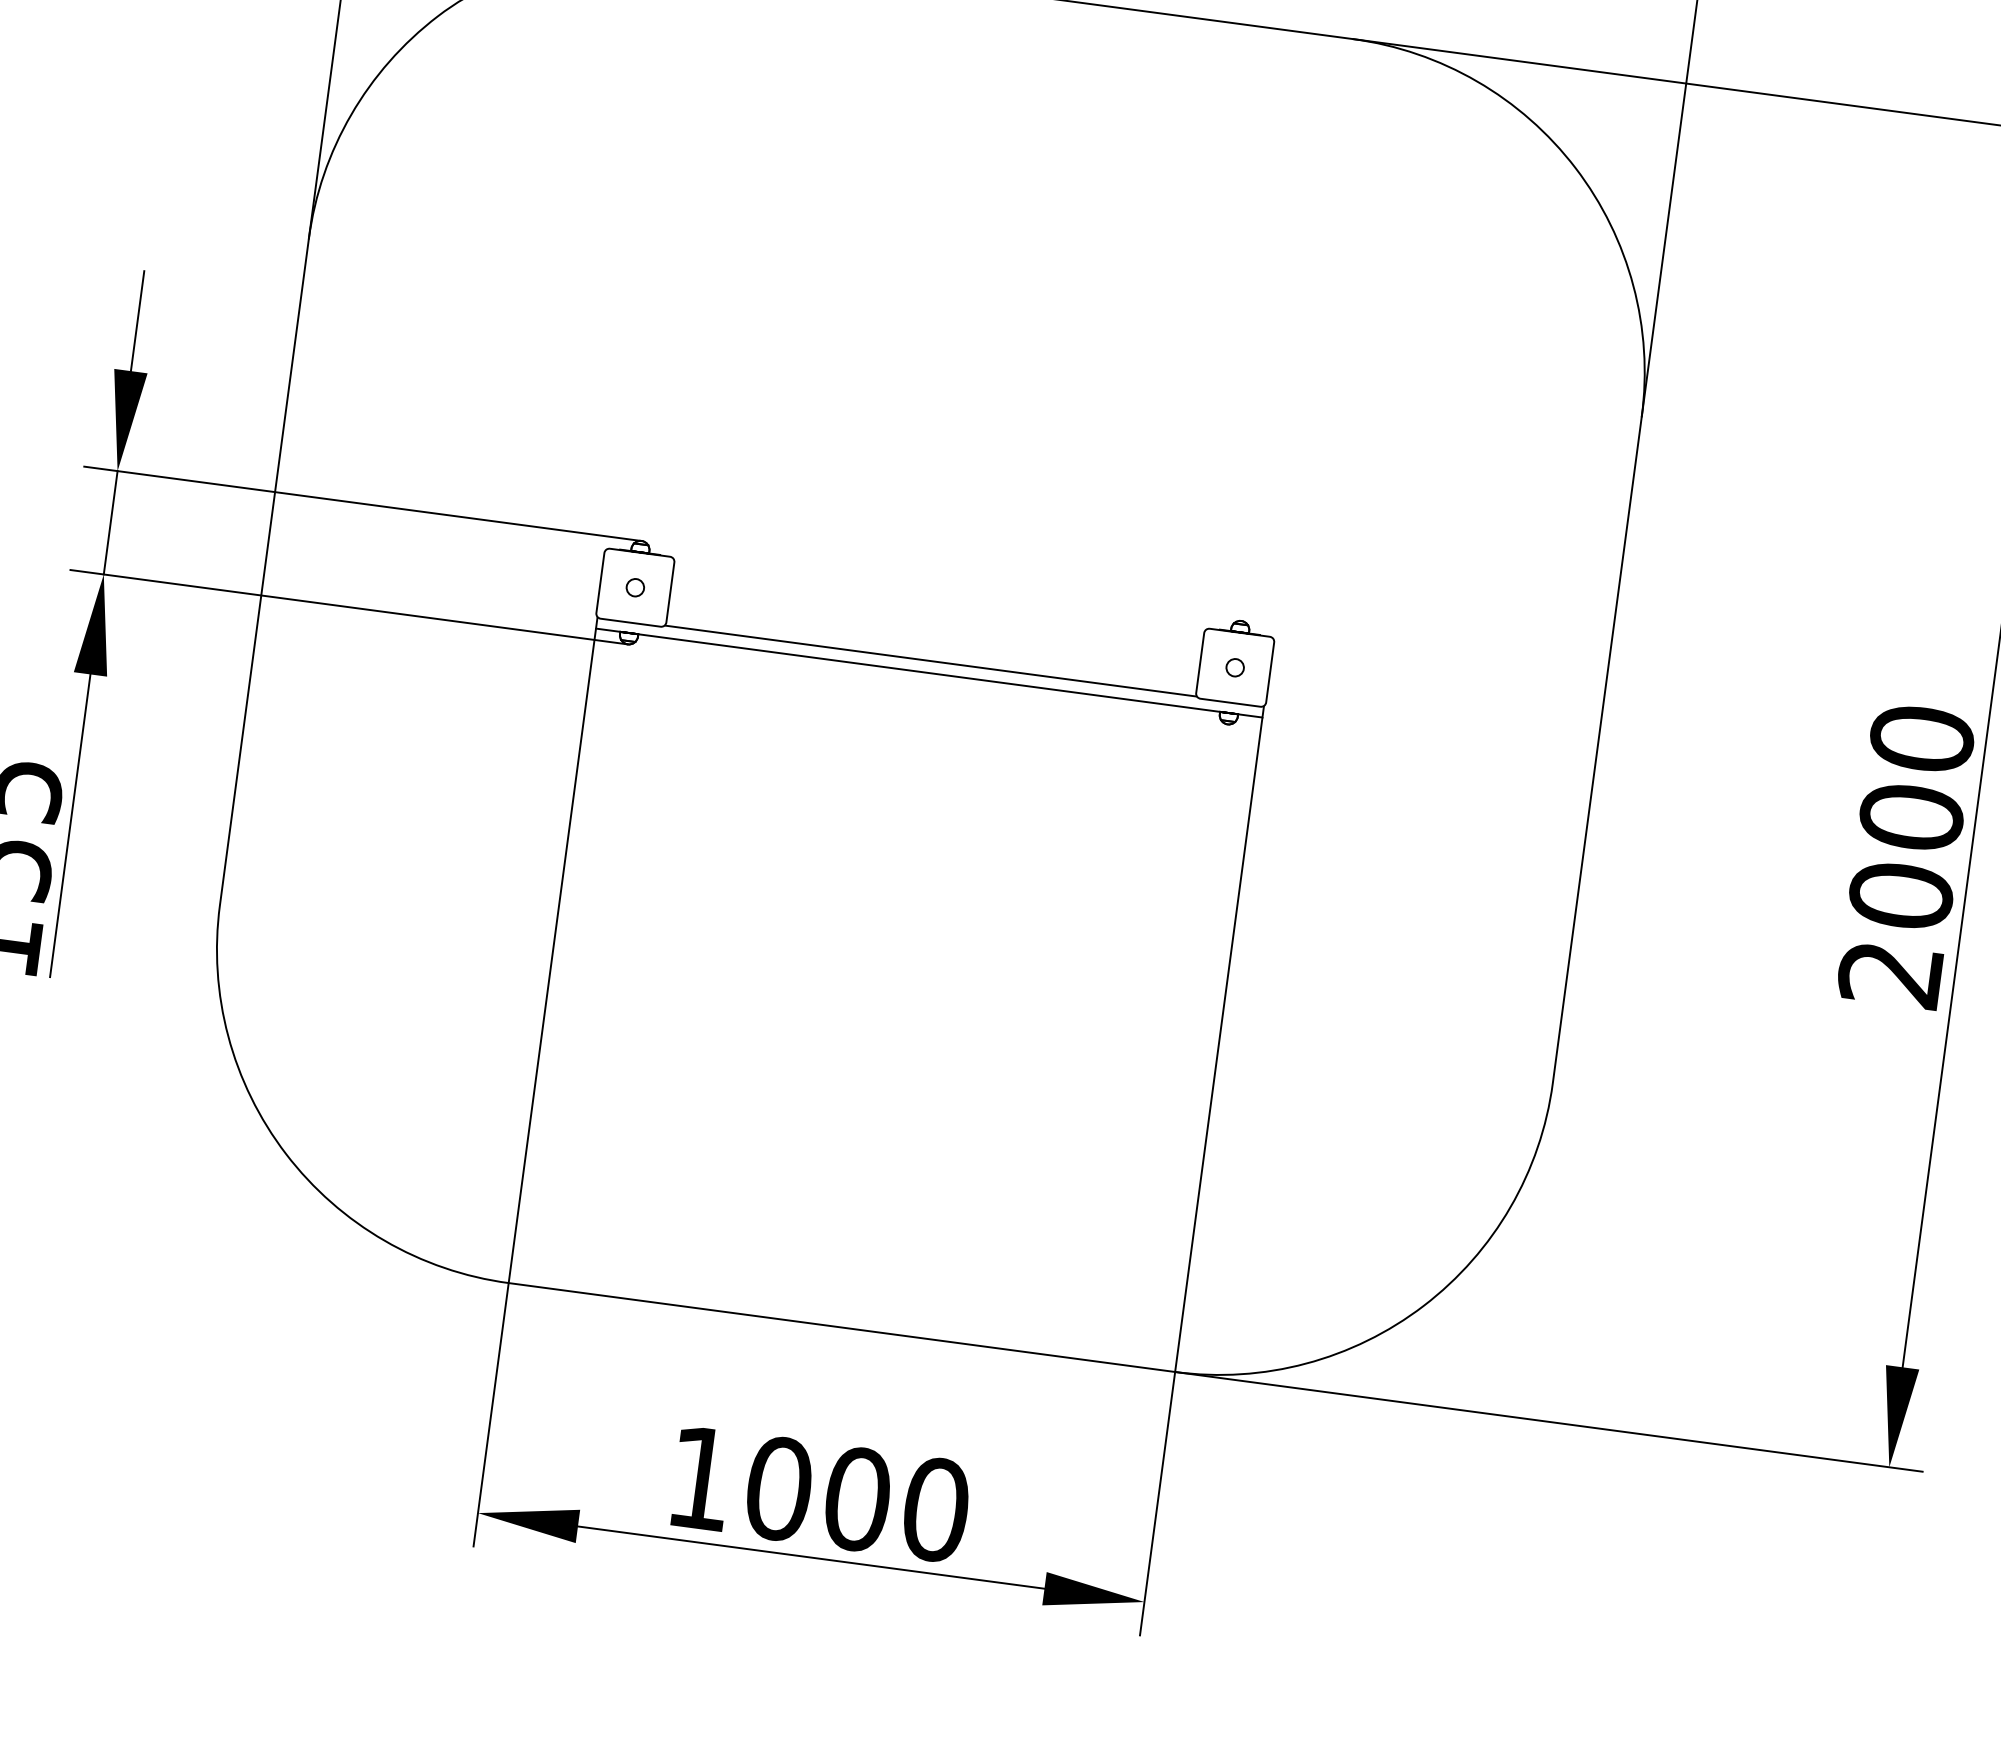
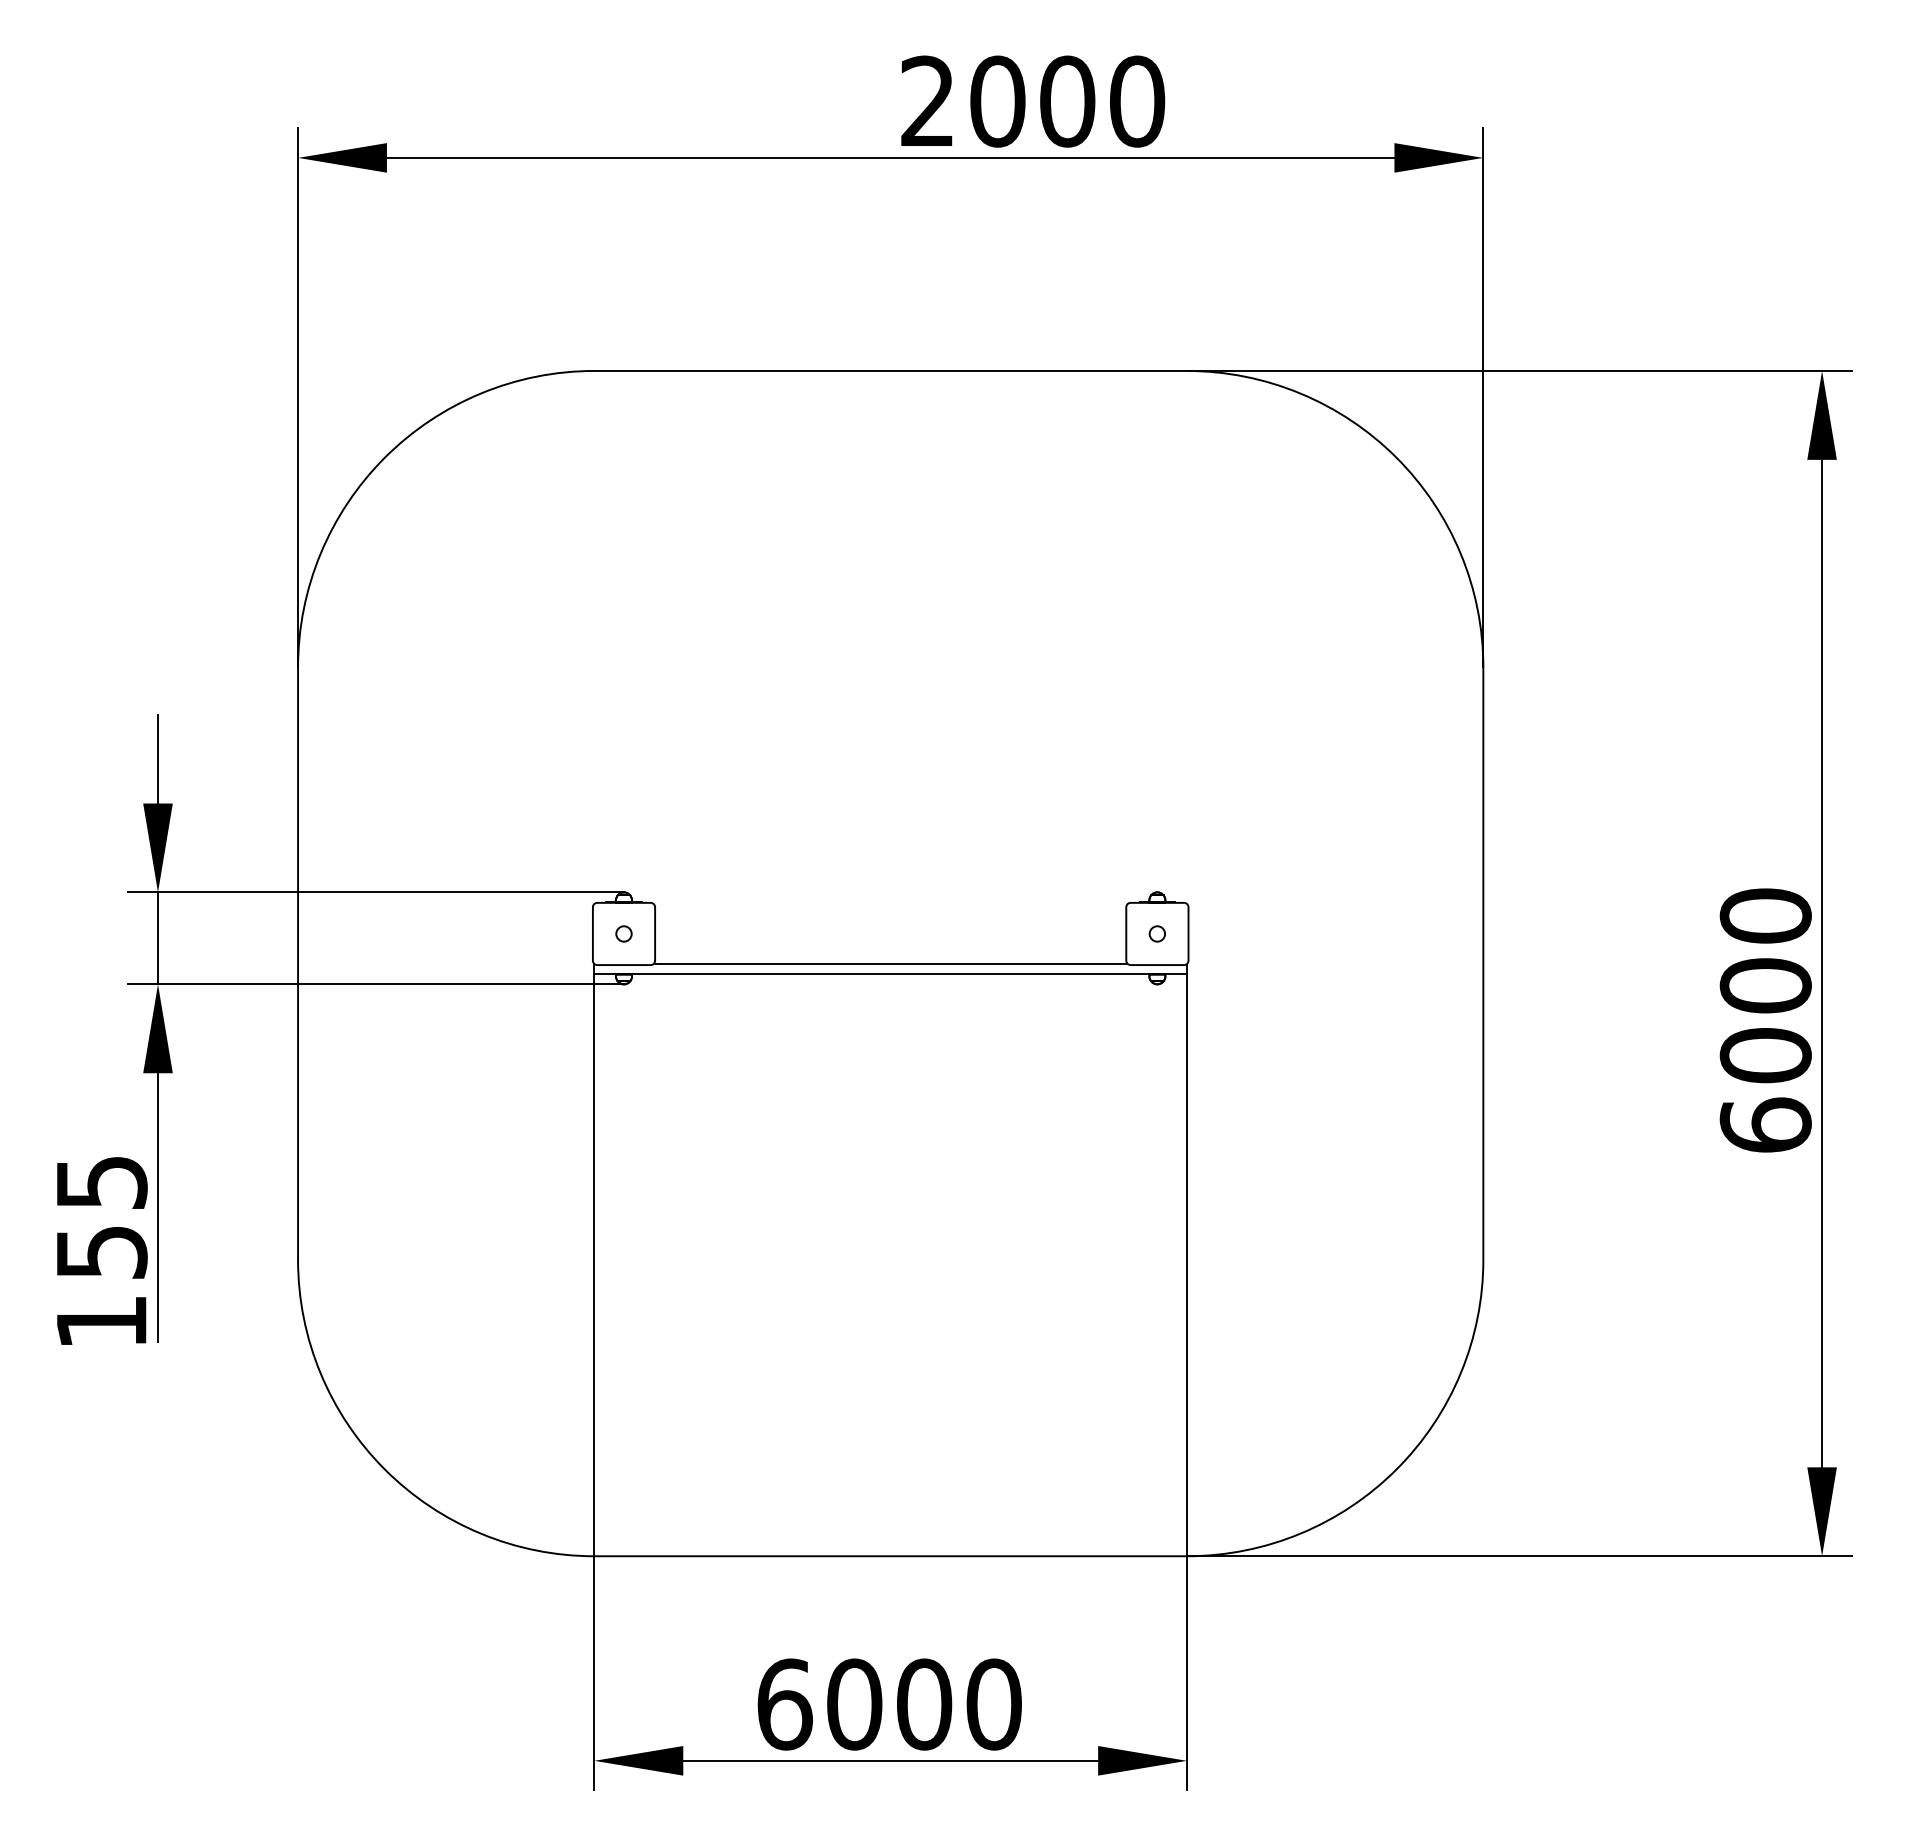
text: (1890, 973) -> (1765, 1124), 2000 -> 6000
text: (700, 1478) -> (784, 1704), 1000 -> 6000

